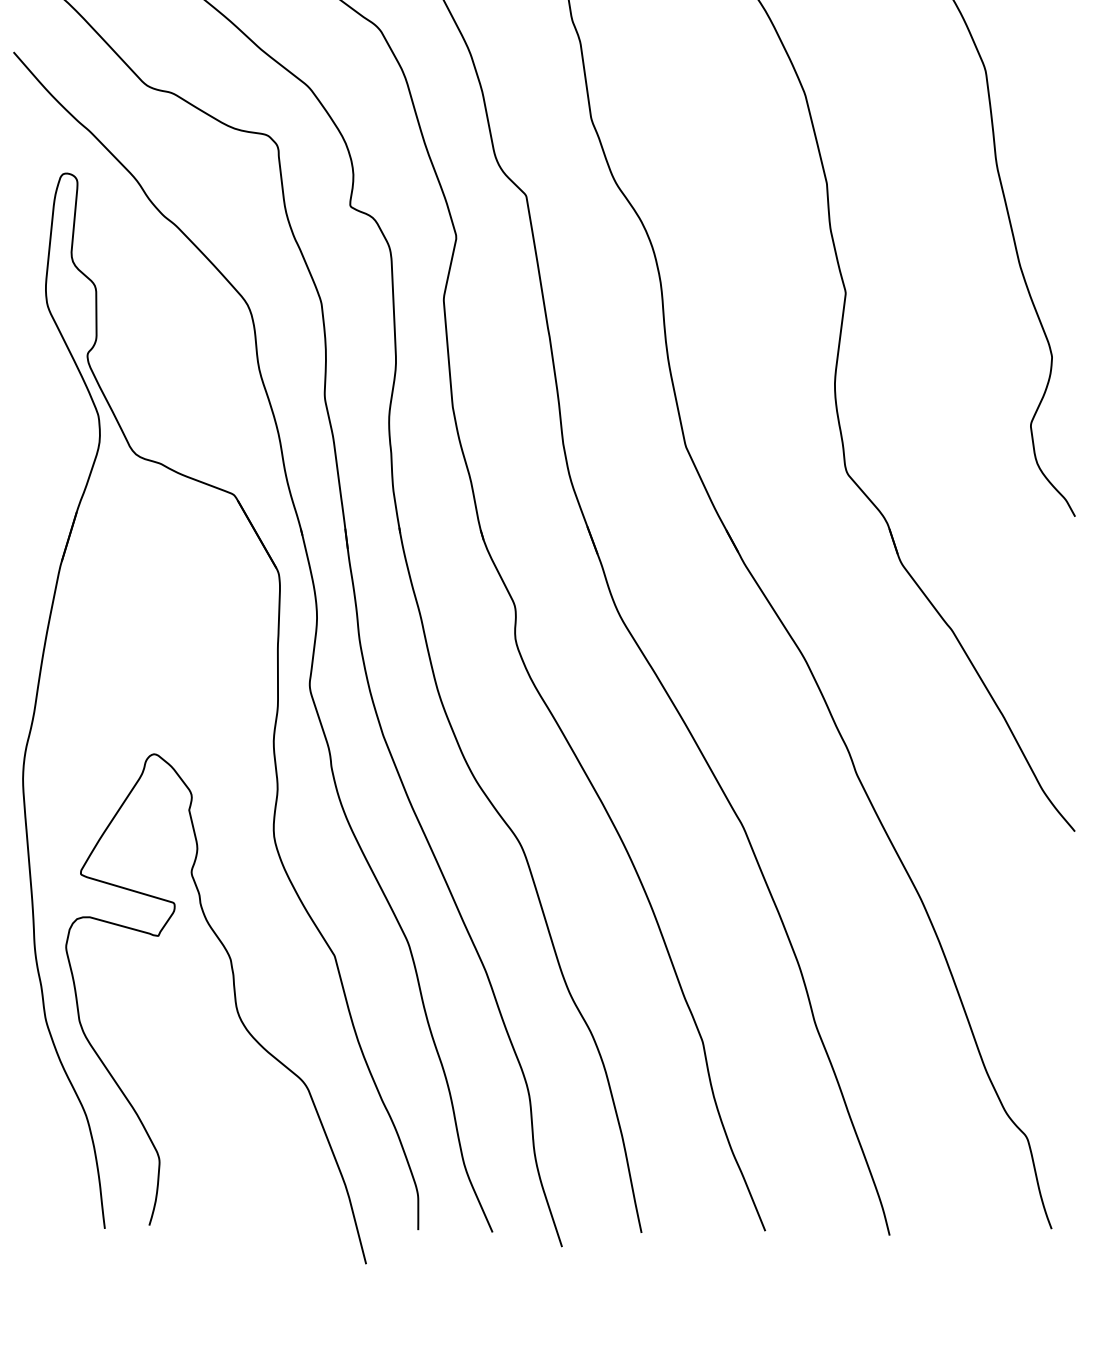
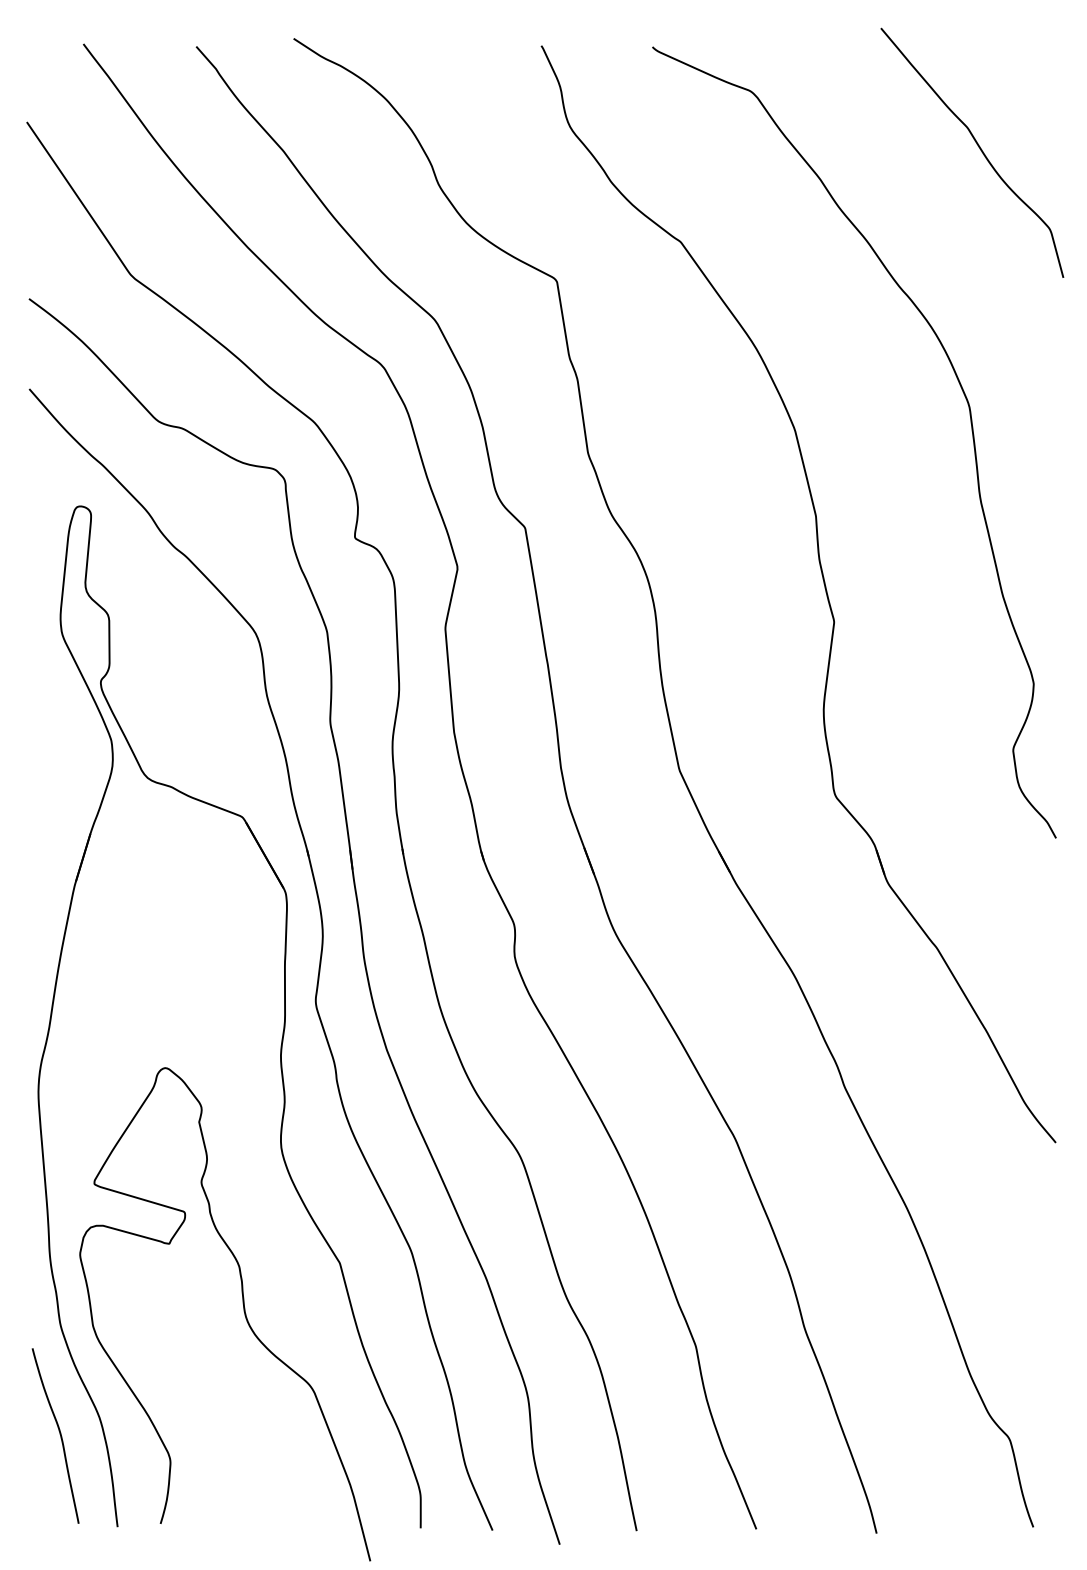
curve: (44, 1133) -> (59, 1434), added

